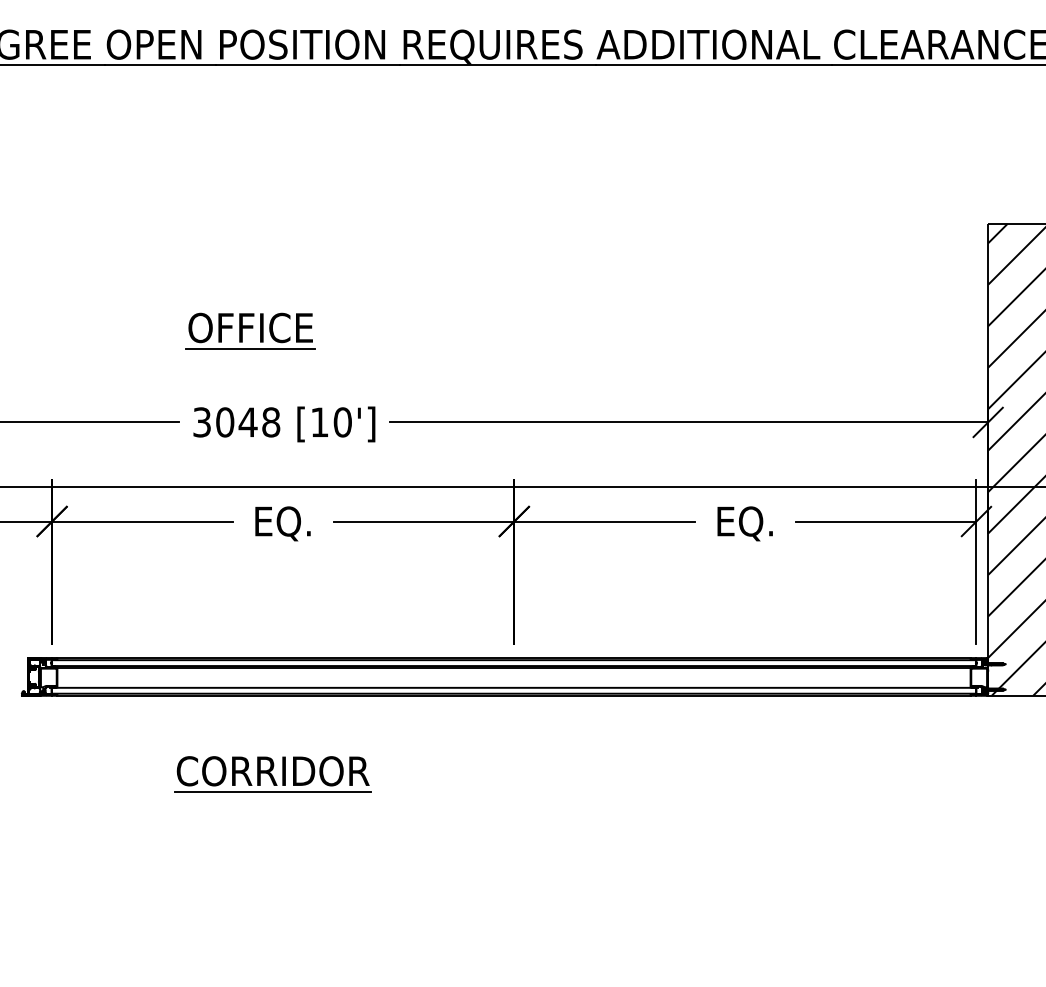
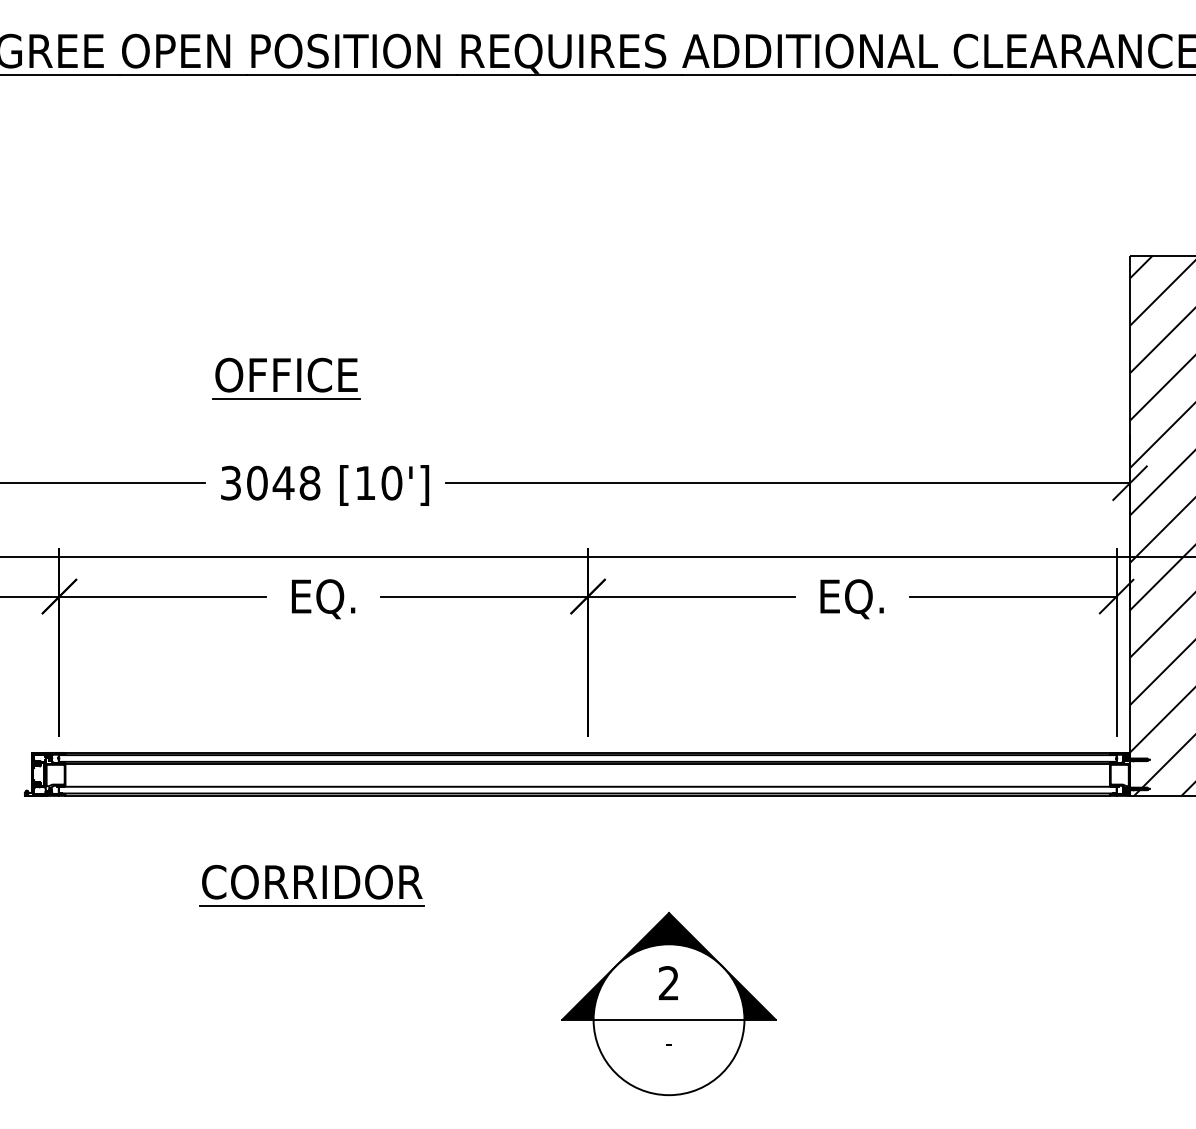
part: (584, 878) -> (668, 1004), added

